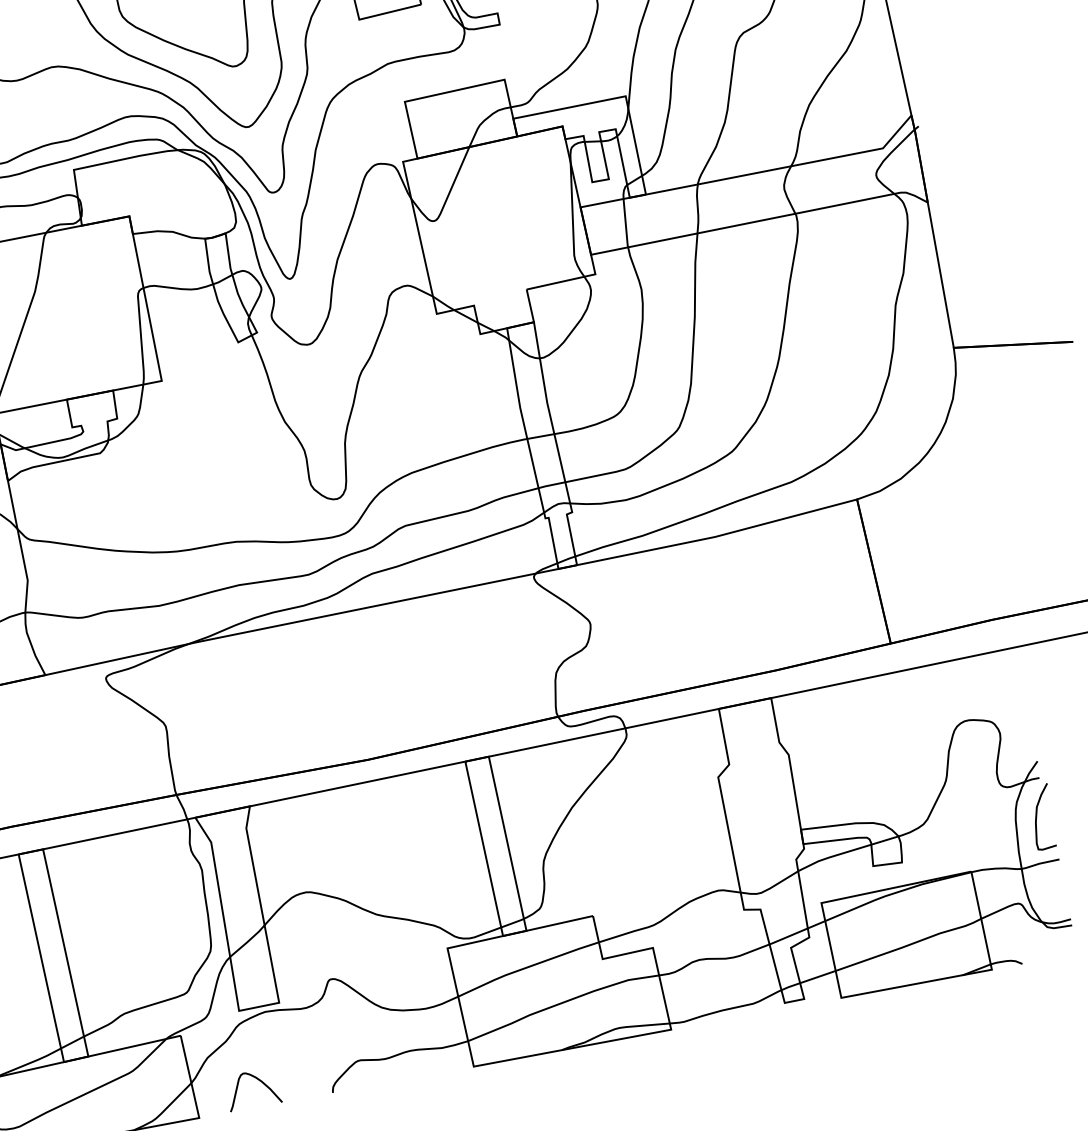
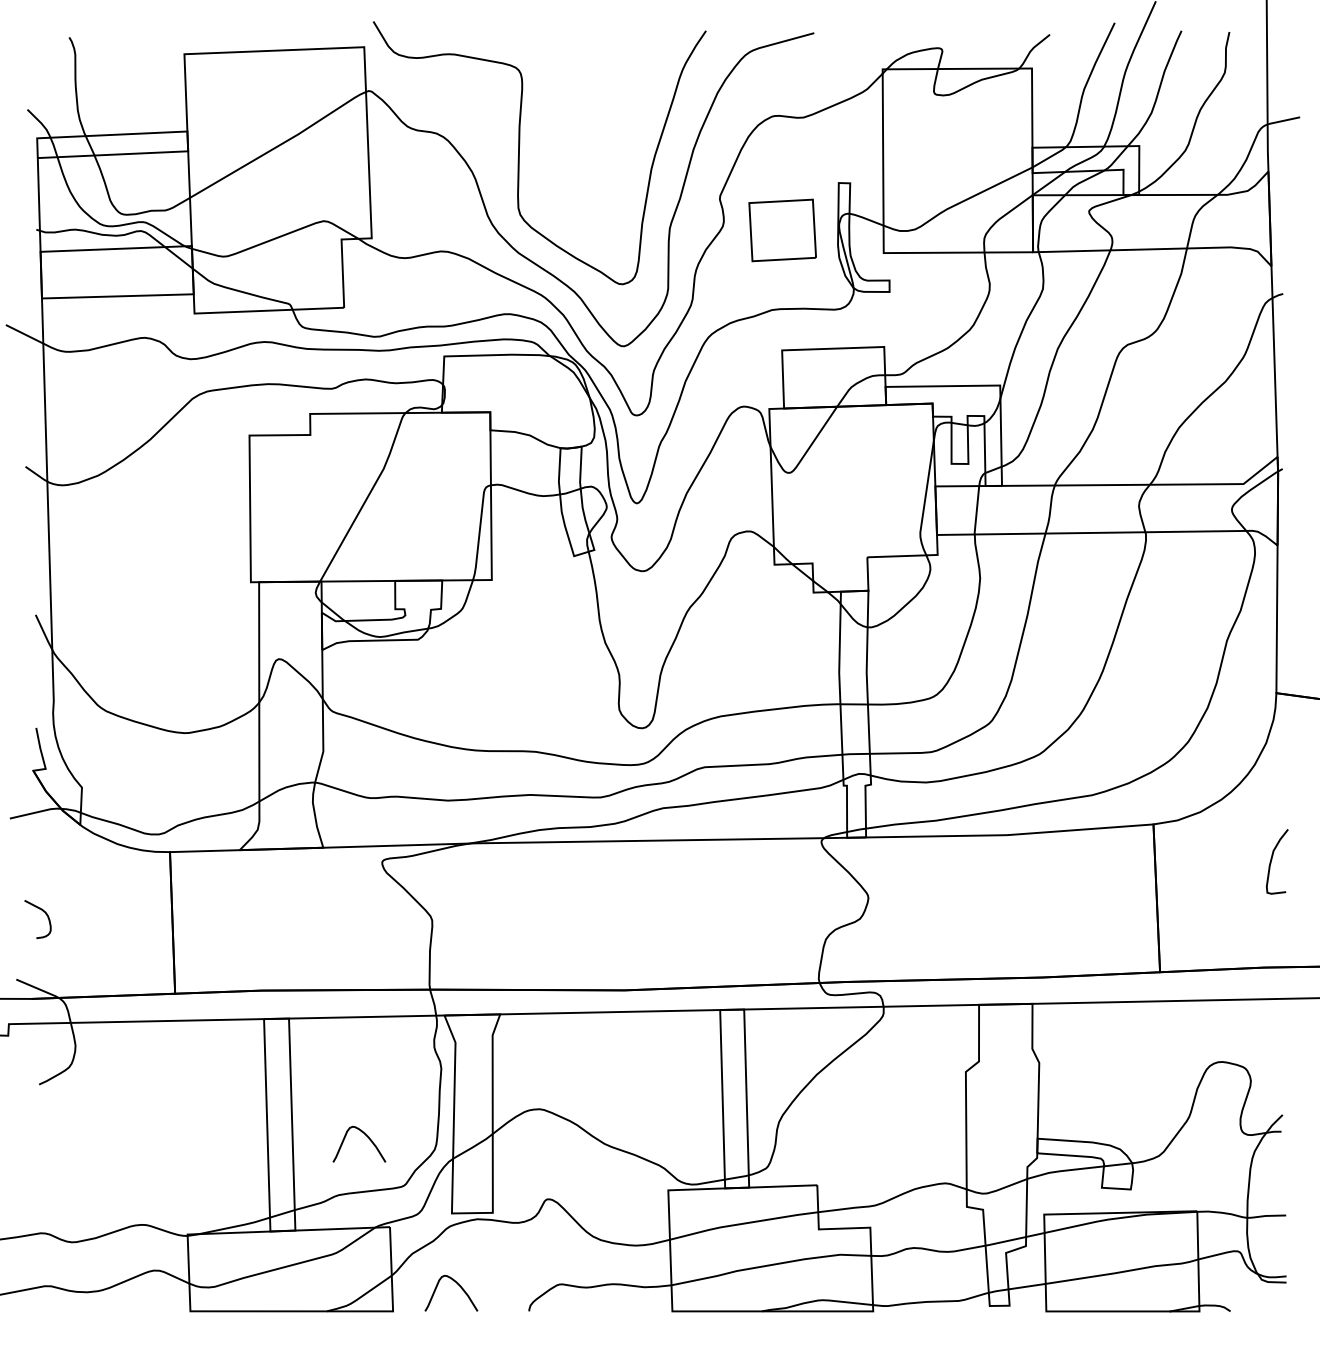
curve: (1037, 815) -> (1272, 859), moved
curve: (140, 950) -> (366, 1136), added

